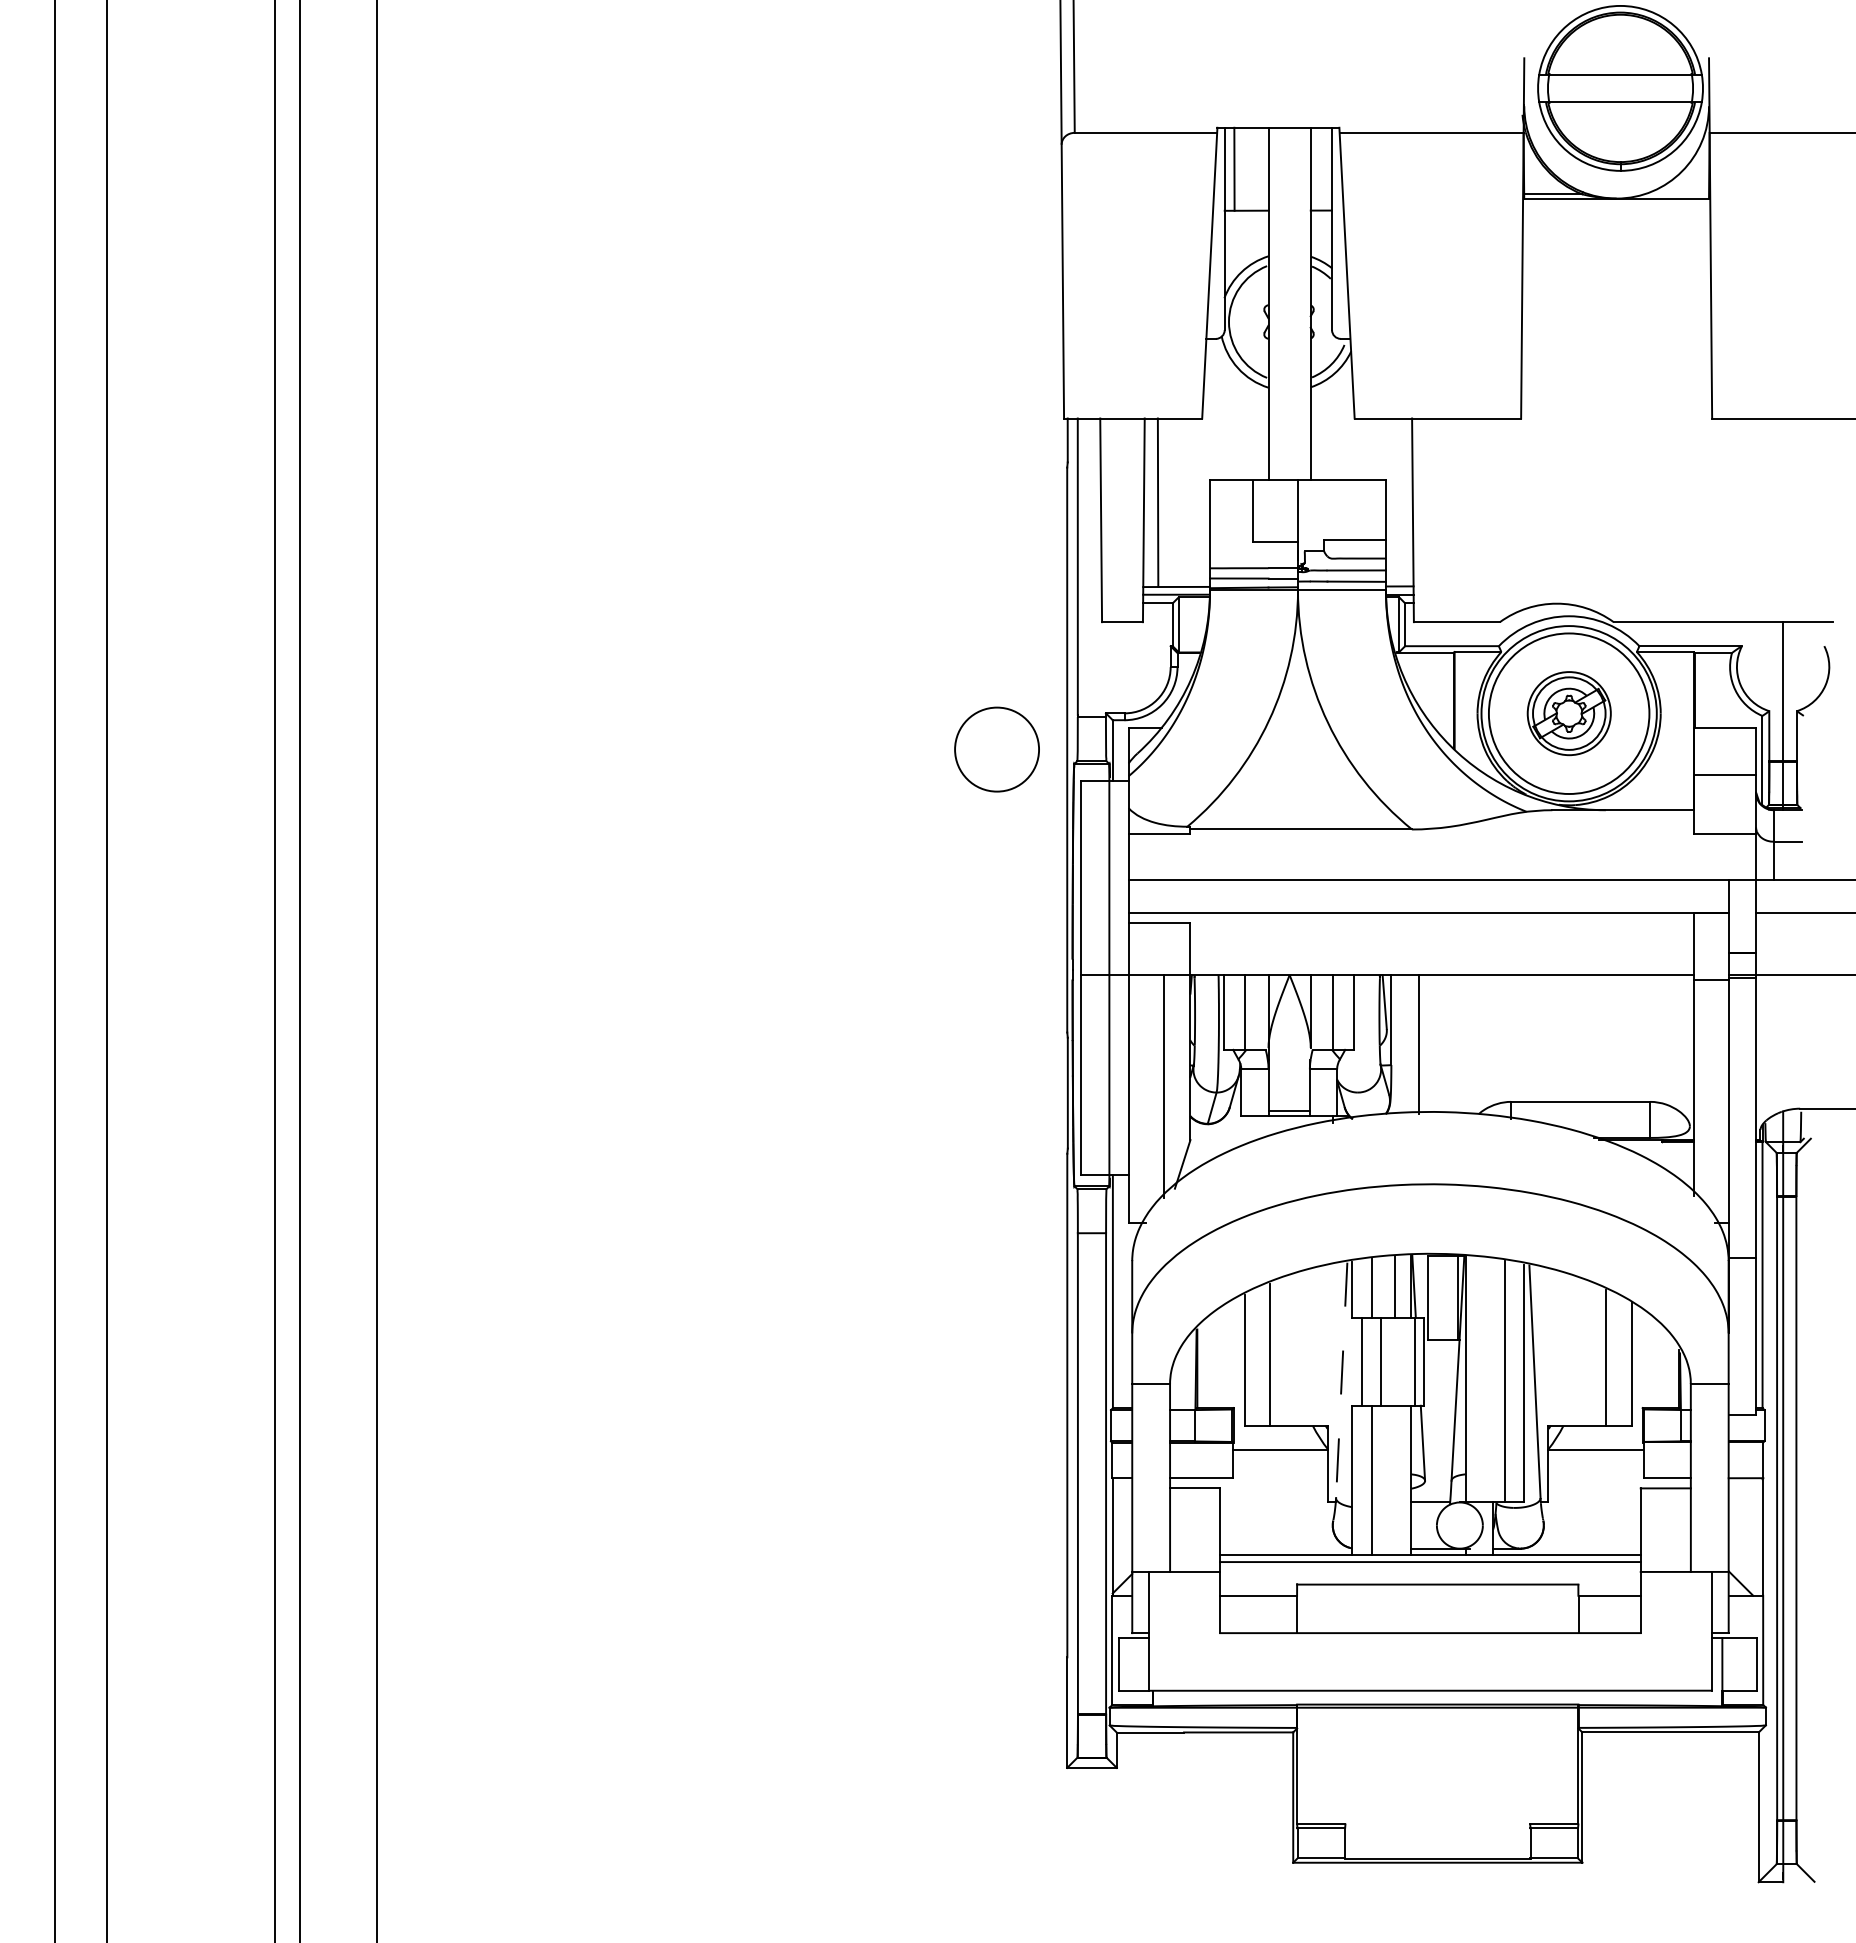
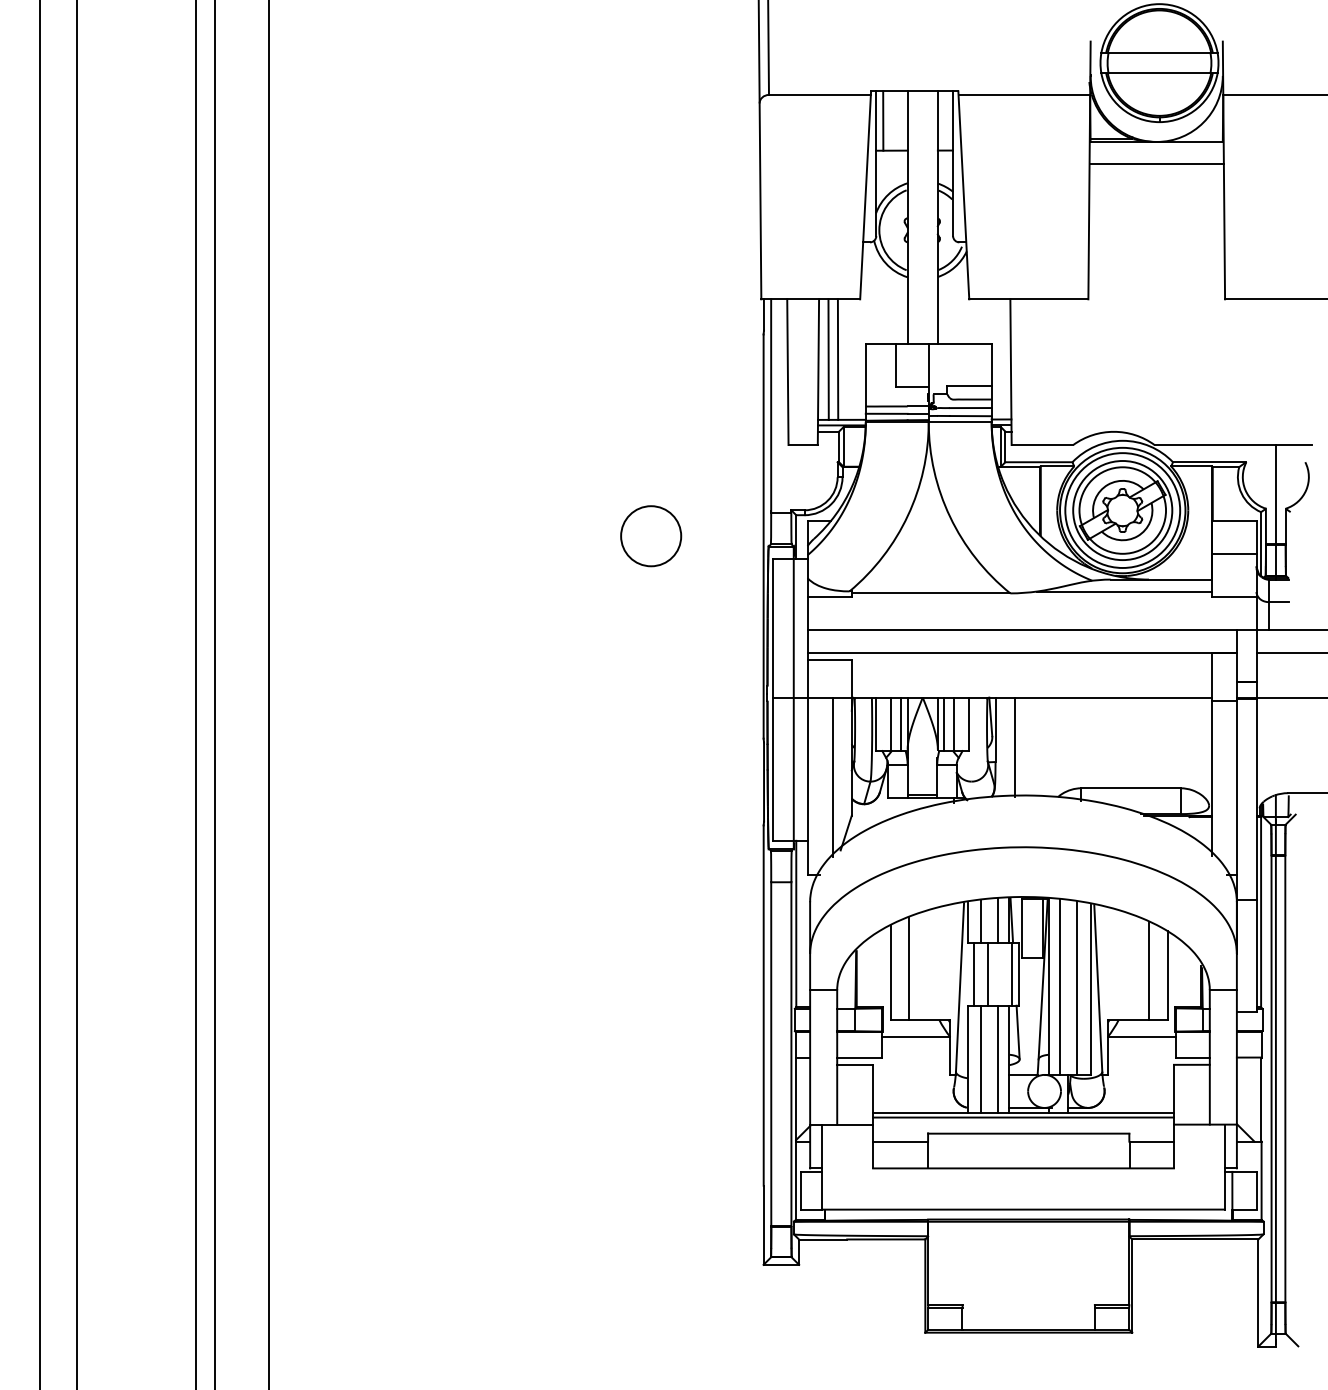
line: (1616, 229) -> (1156, 164), added
line: (1171, 502) -> (838, 359), added
part: (1569, 713) -> (1122, 510), size x1.67
circle: (996, 749) -> (650, 536), moved
line: (1571, 827) -> (1124, 591), added
line: (1259, 1012) -> (901, 724), added
line: (1318, 1012) -> (943, 724), added
line: (1481, 1379) -> (1060, 986), added
line: (1341, 1380) -> (959, 987), dashed -> solid
line: (1395, 1480) -> (998, 1059), added

